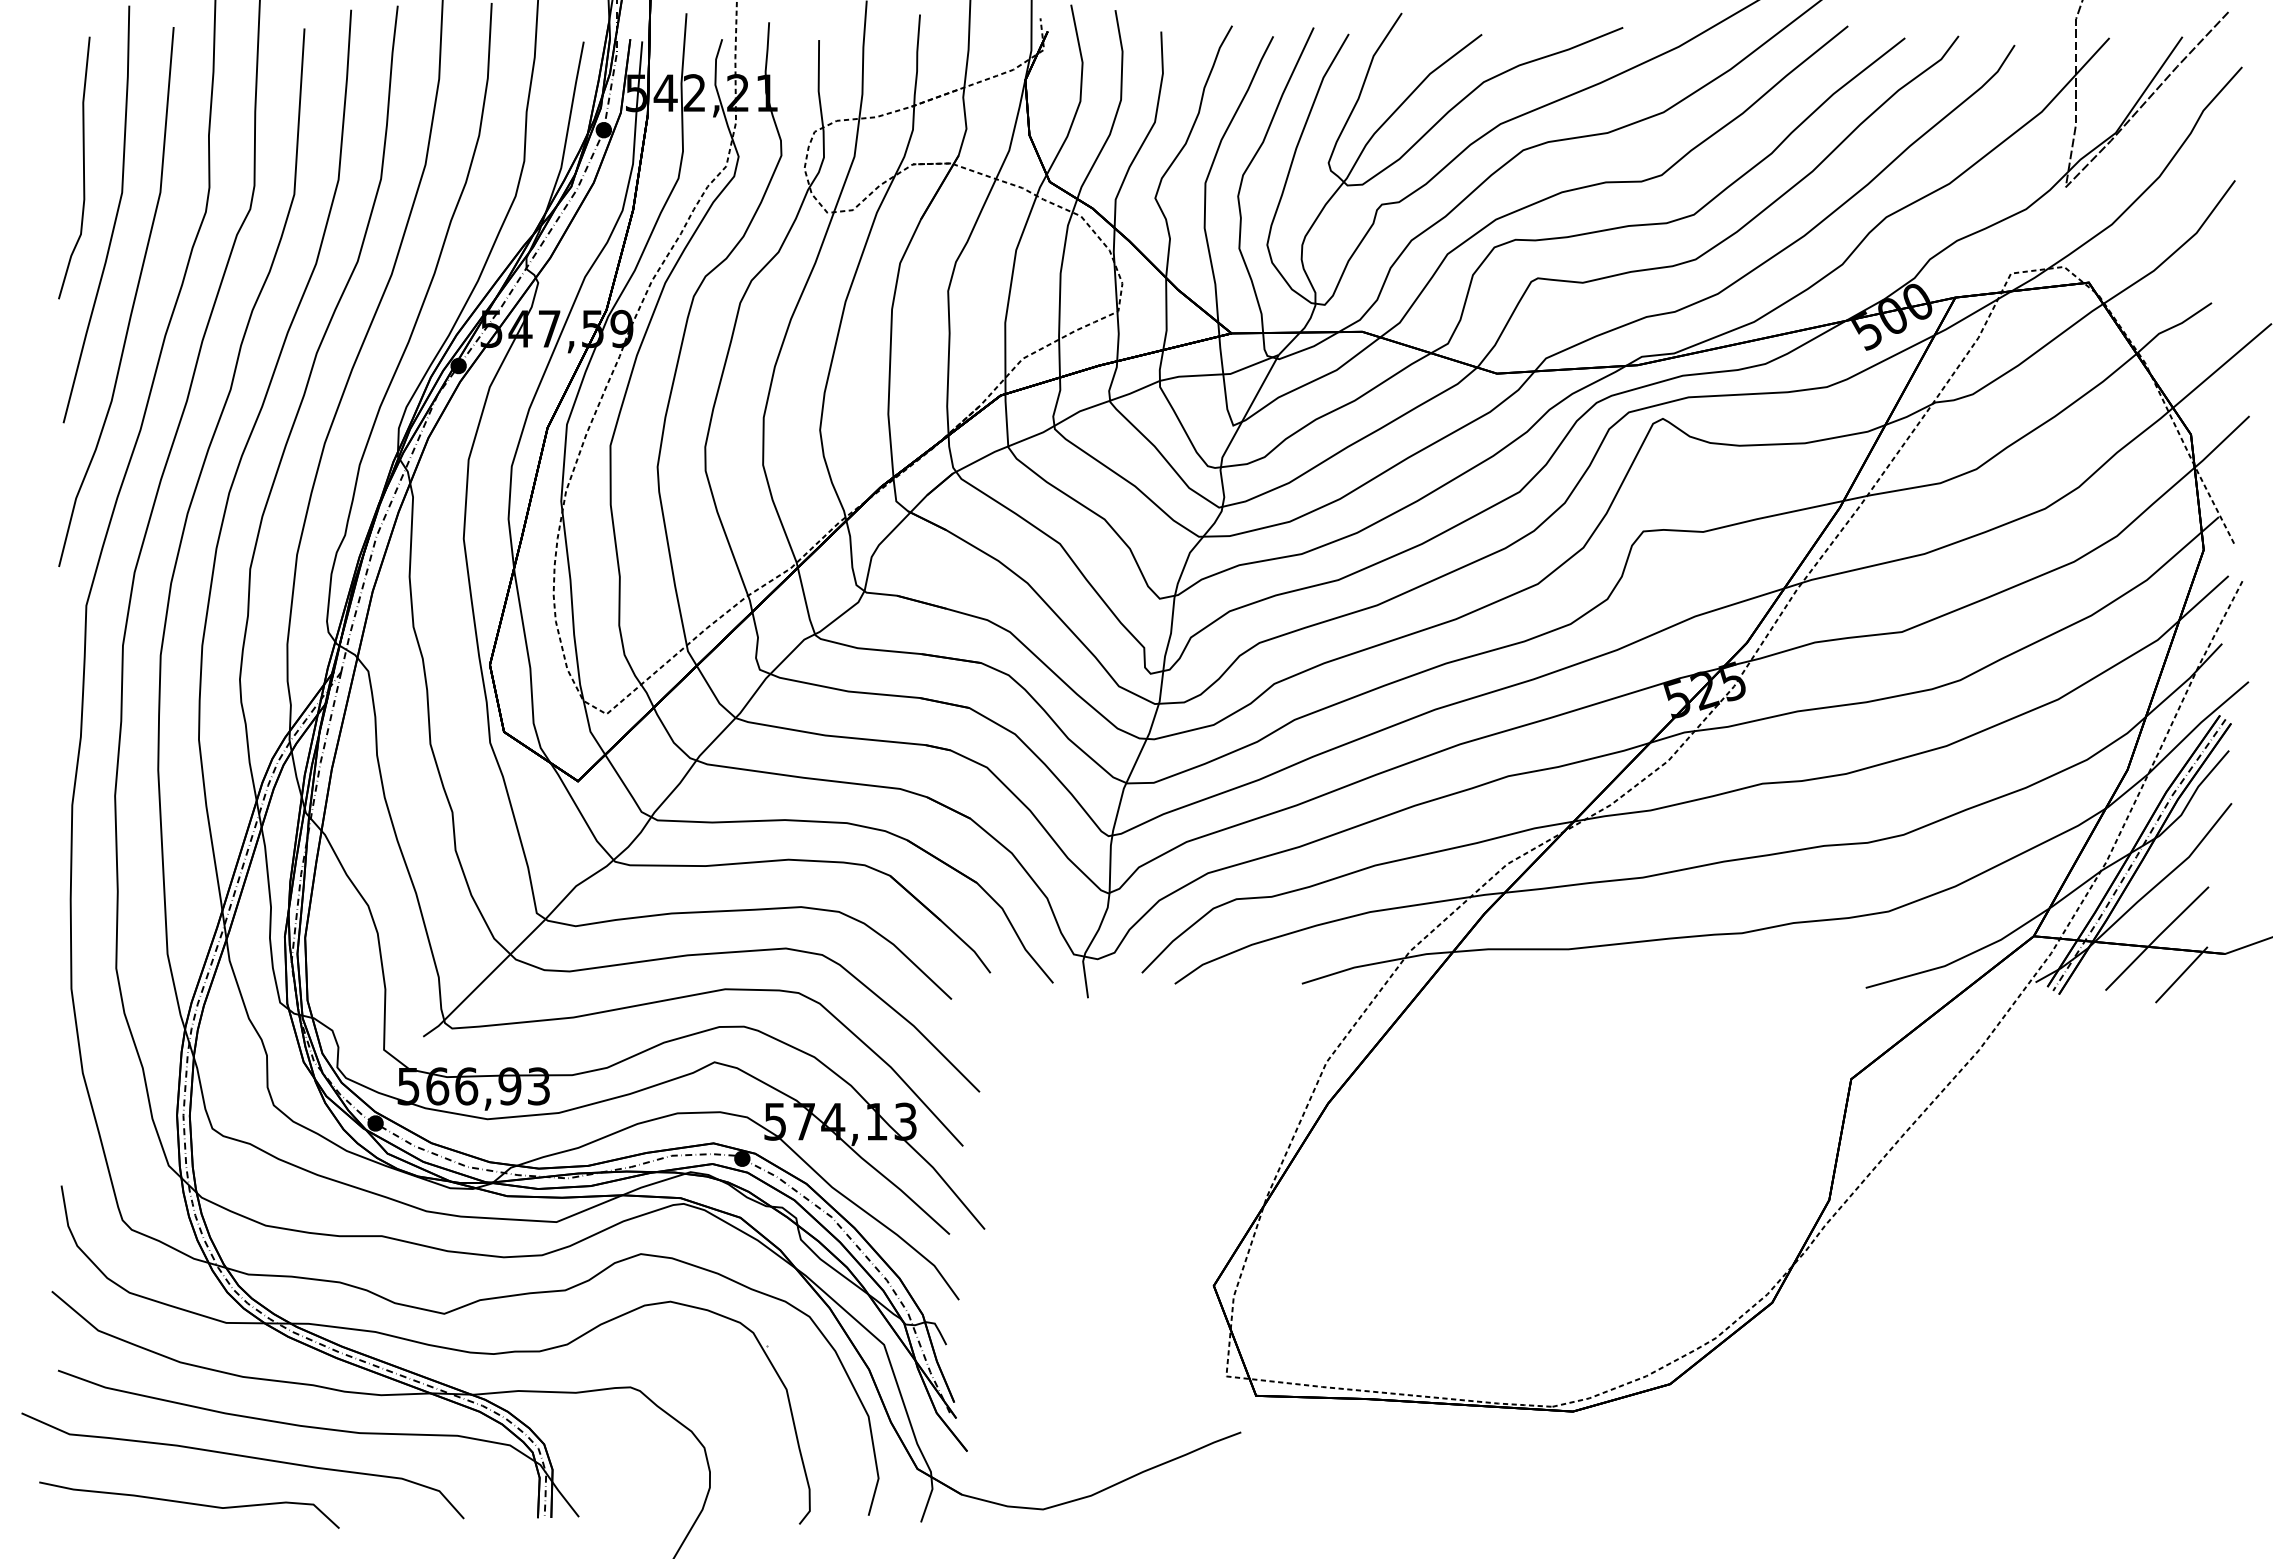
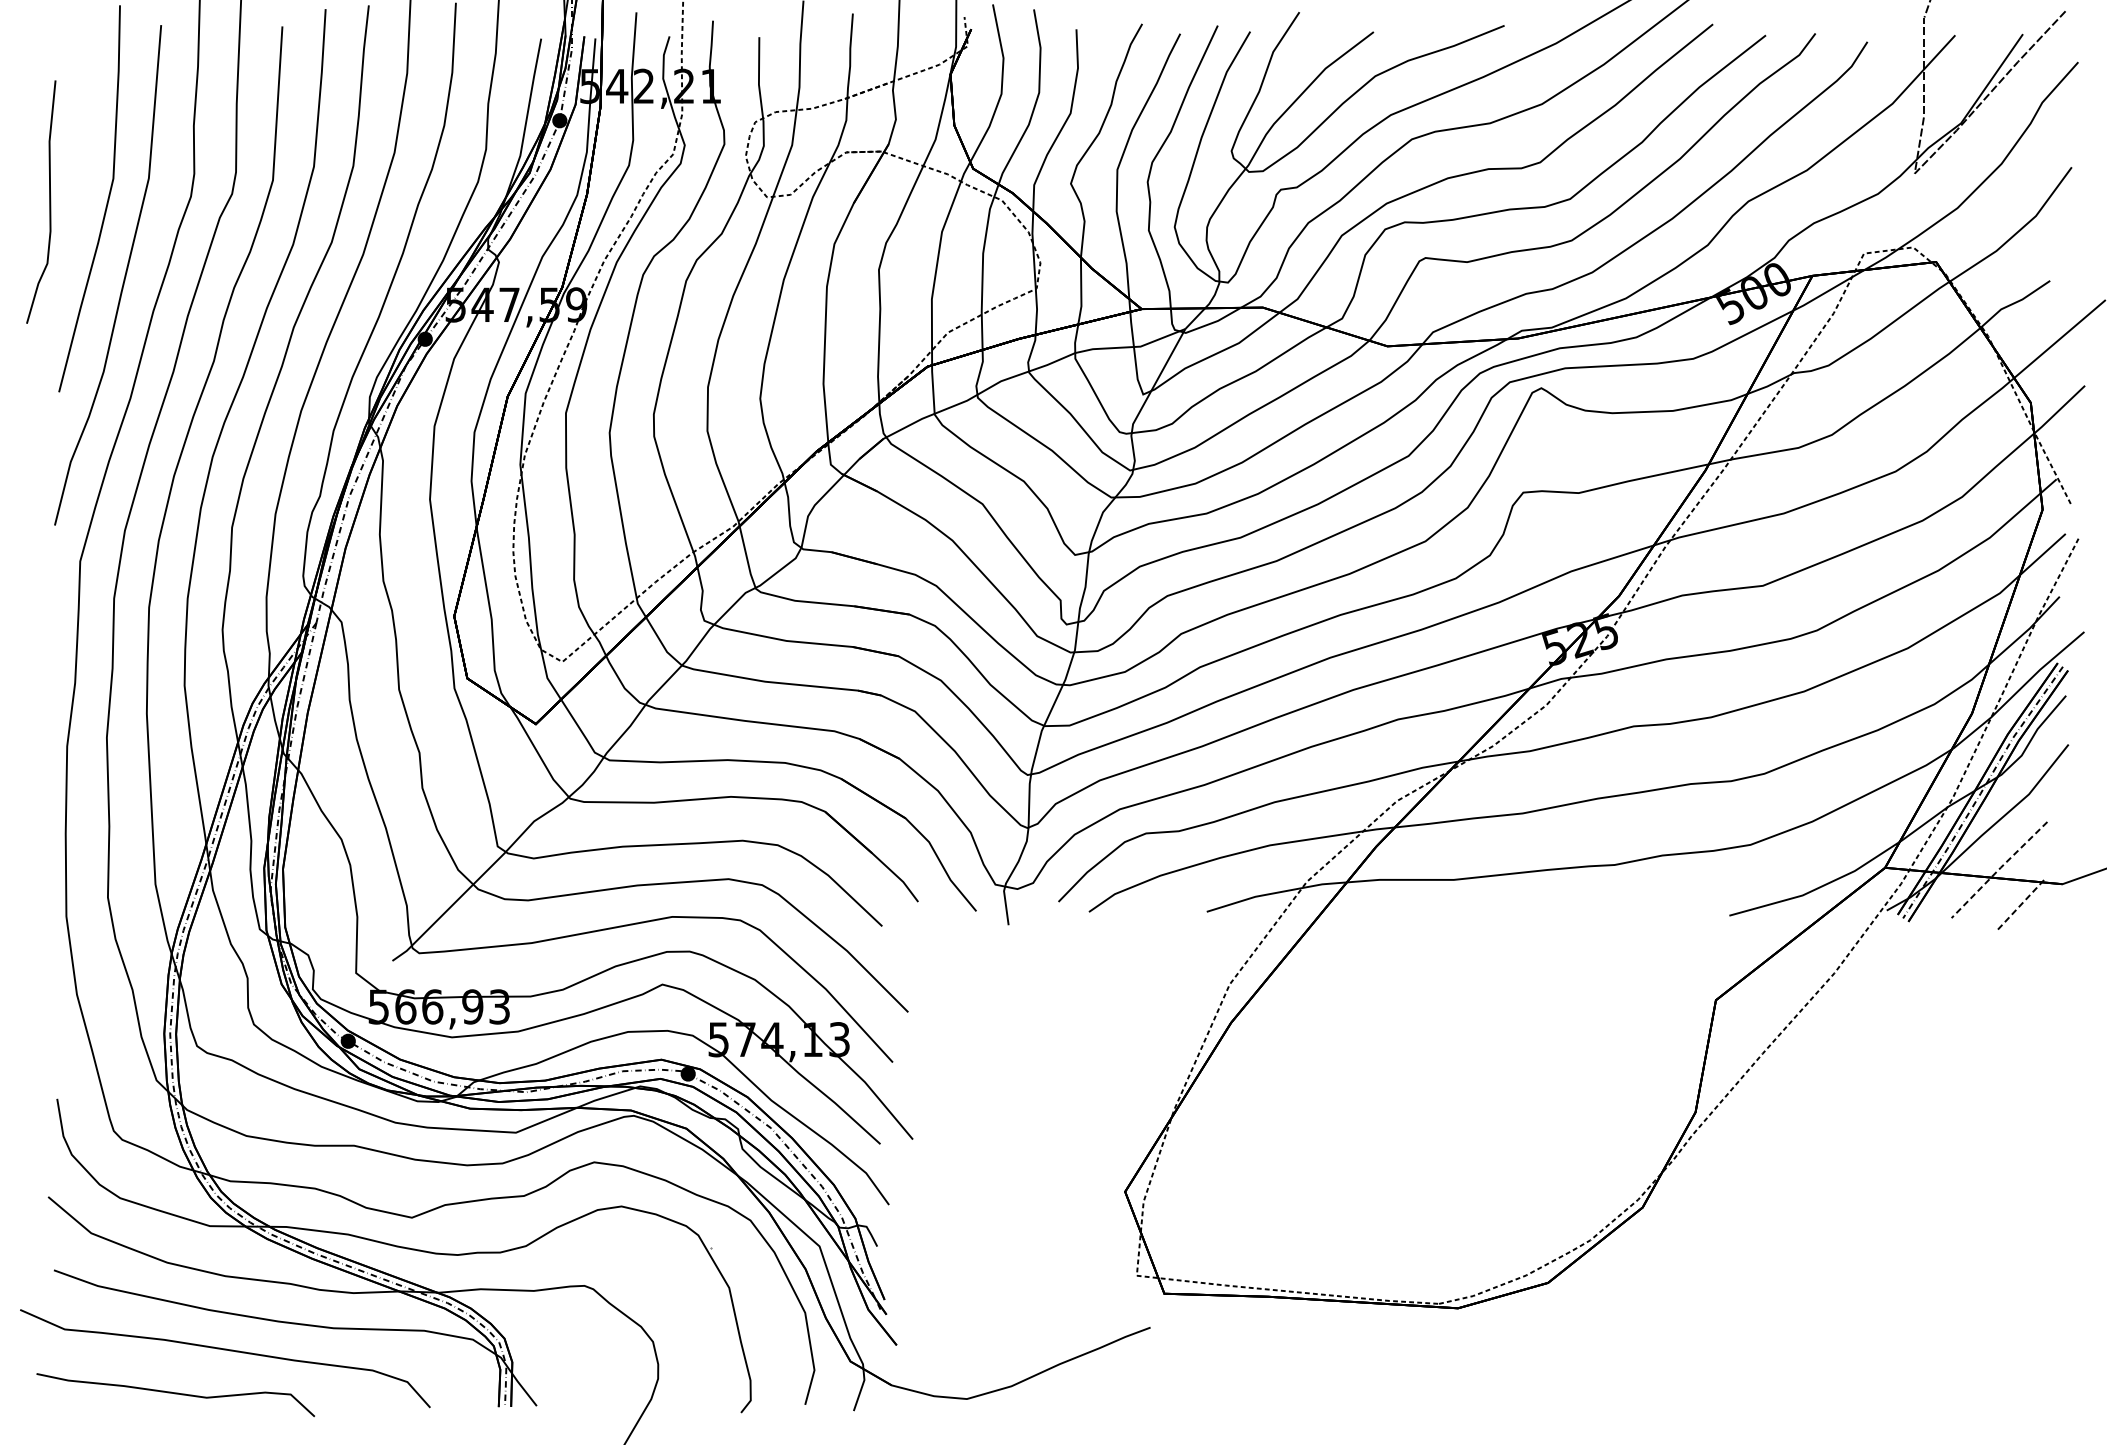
curve: (83, 167) -> (49, 201), moved
line: (2156, 938) -> (1998, 869), solid -> dashed
line: (2182, 974) -> (2022, 903), solid -> dashed

